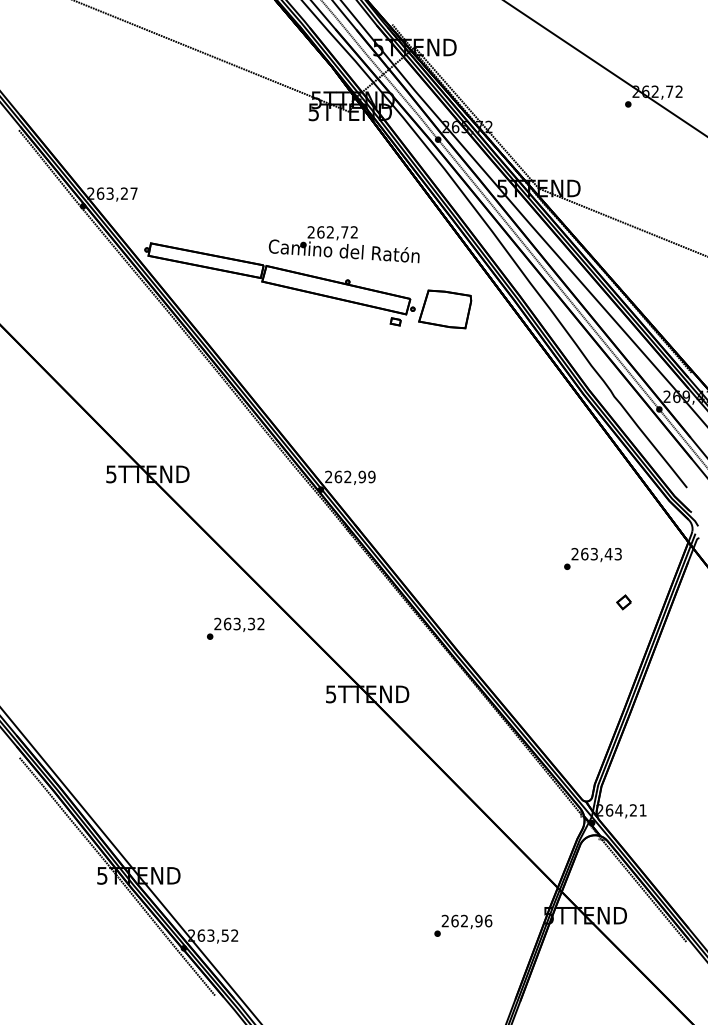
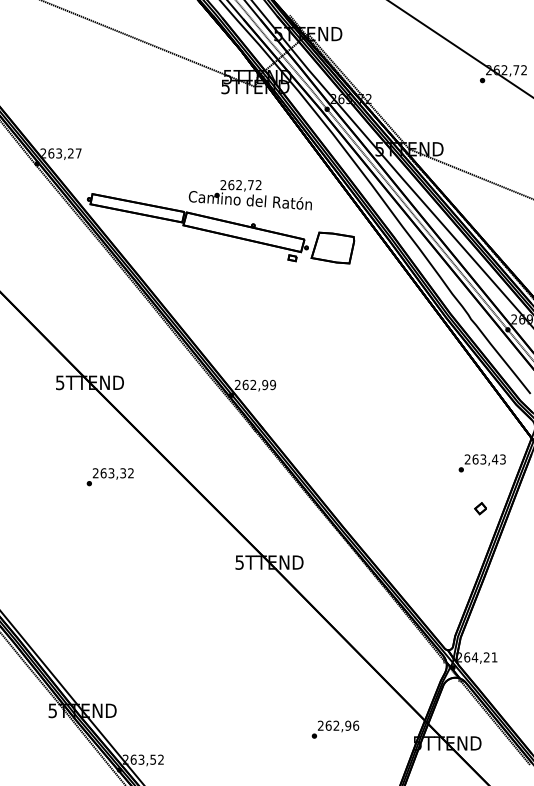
text: (592, 558) -> (481, 463), moved
part: (623, 602) -> (480, 508), moved
text: (235, 628) -> (110, 476), moved
text: (463, 925) -> (335, 729), moved

